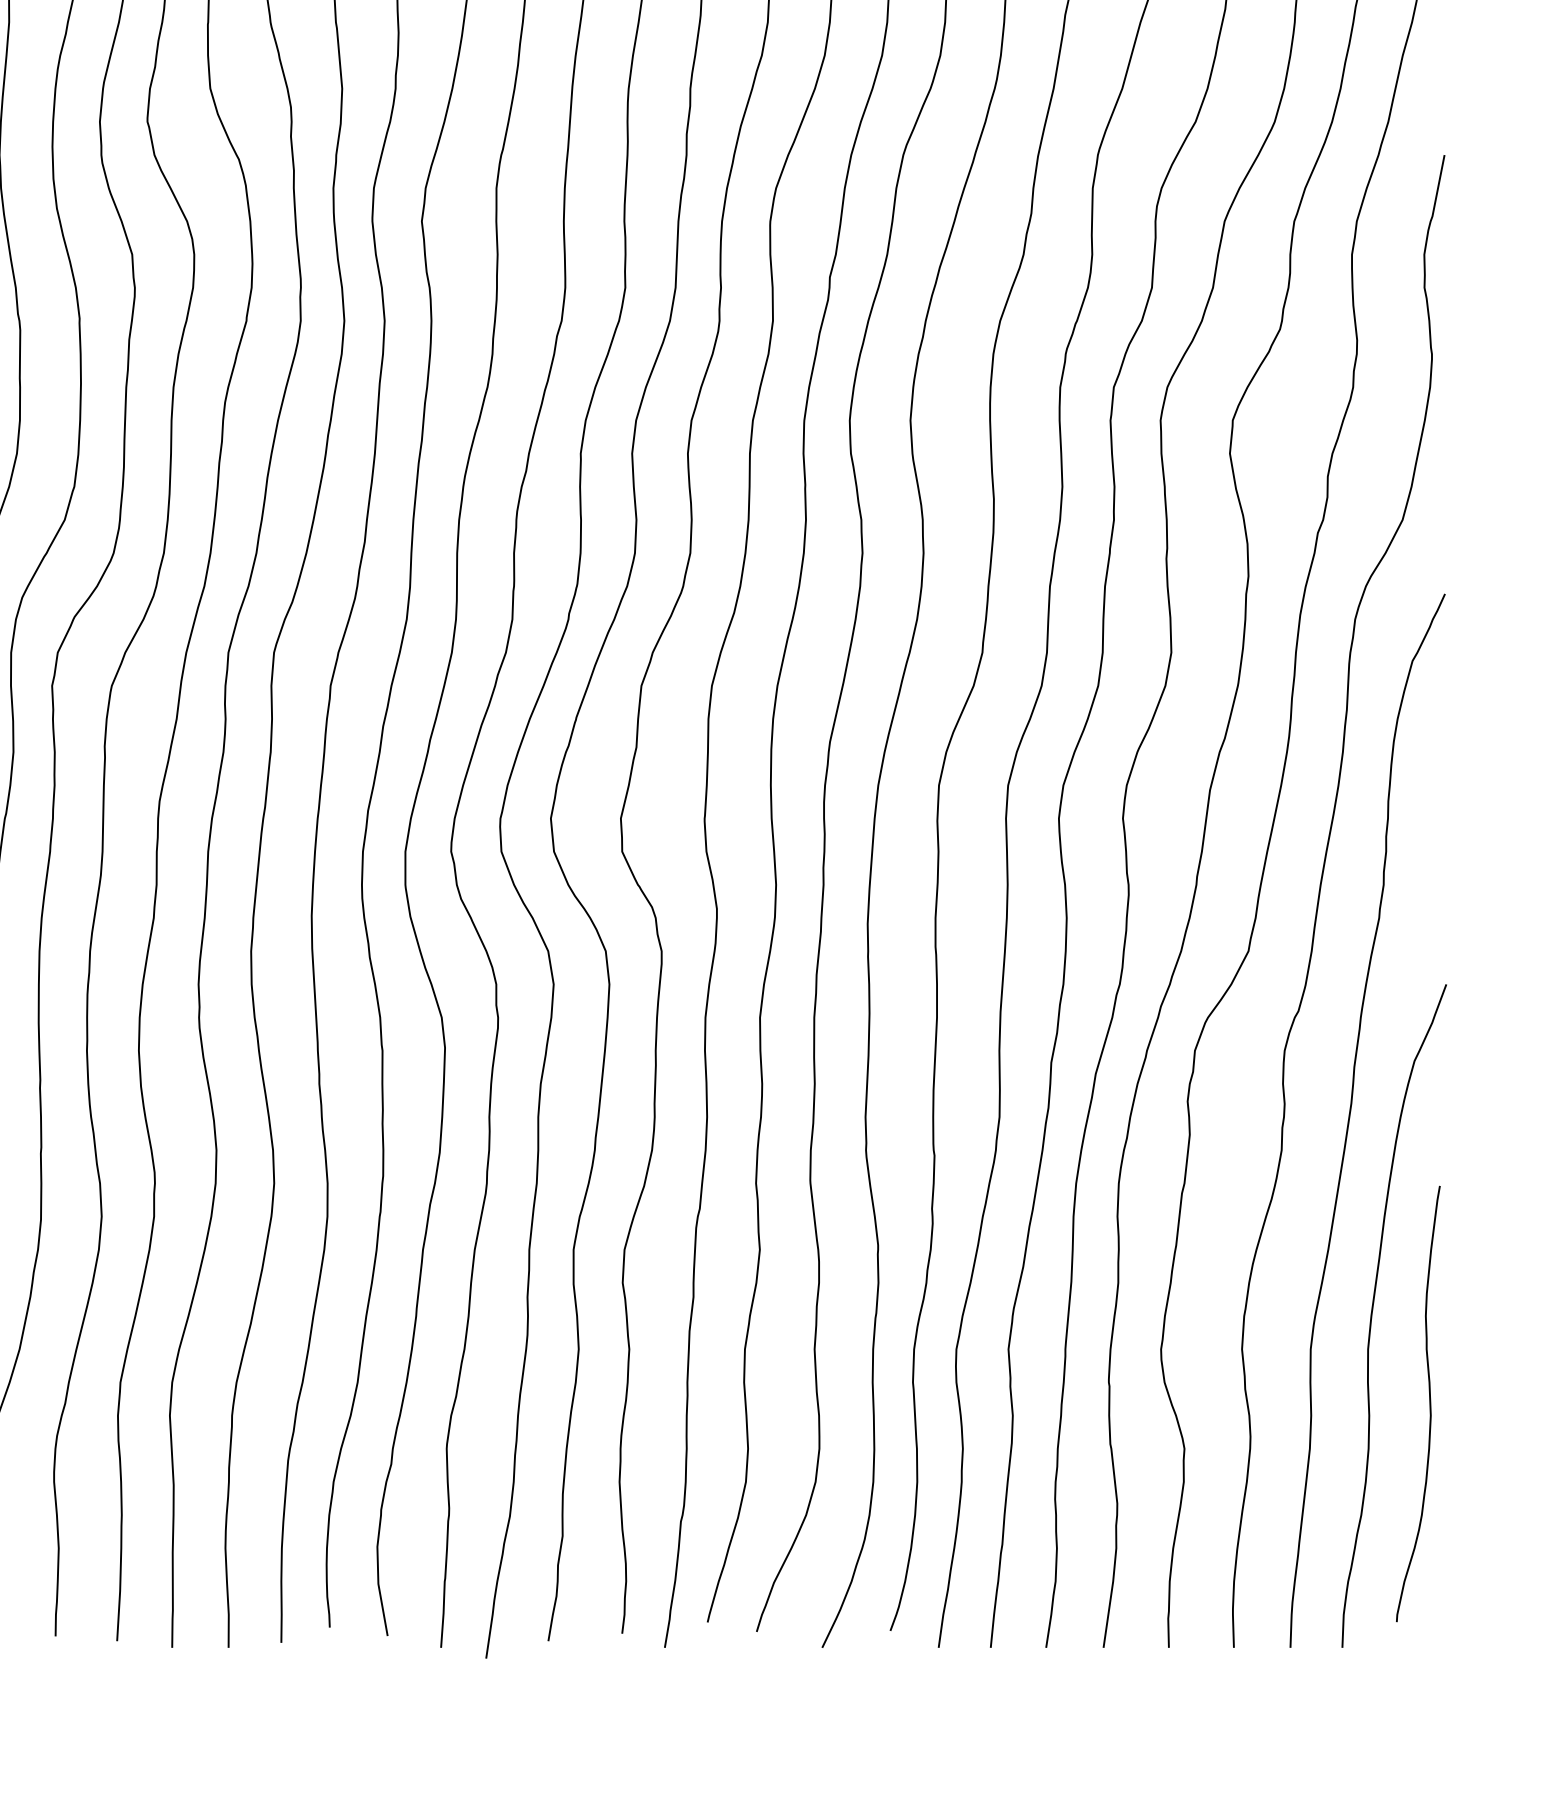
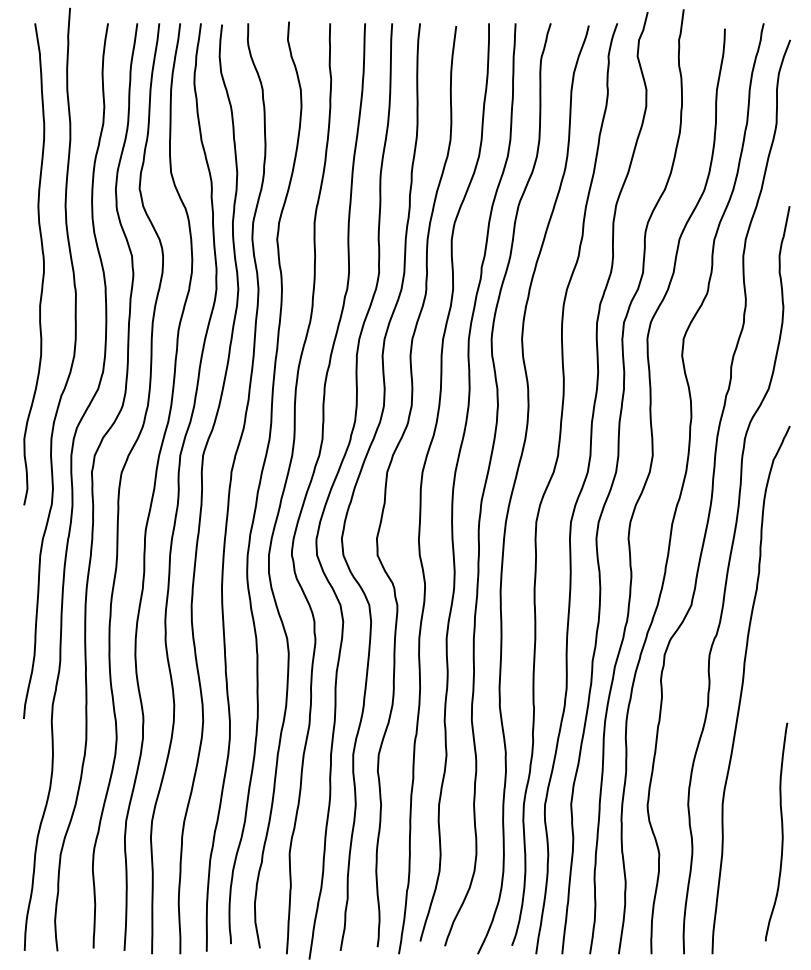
curve: (1374, 1313) -> (754, 786), removed

